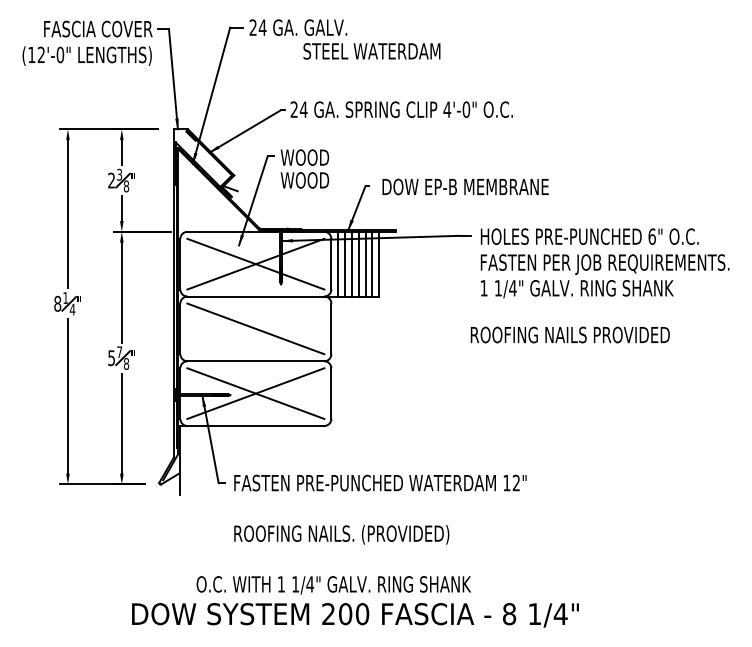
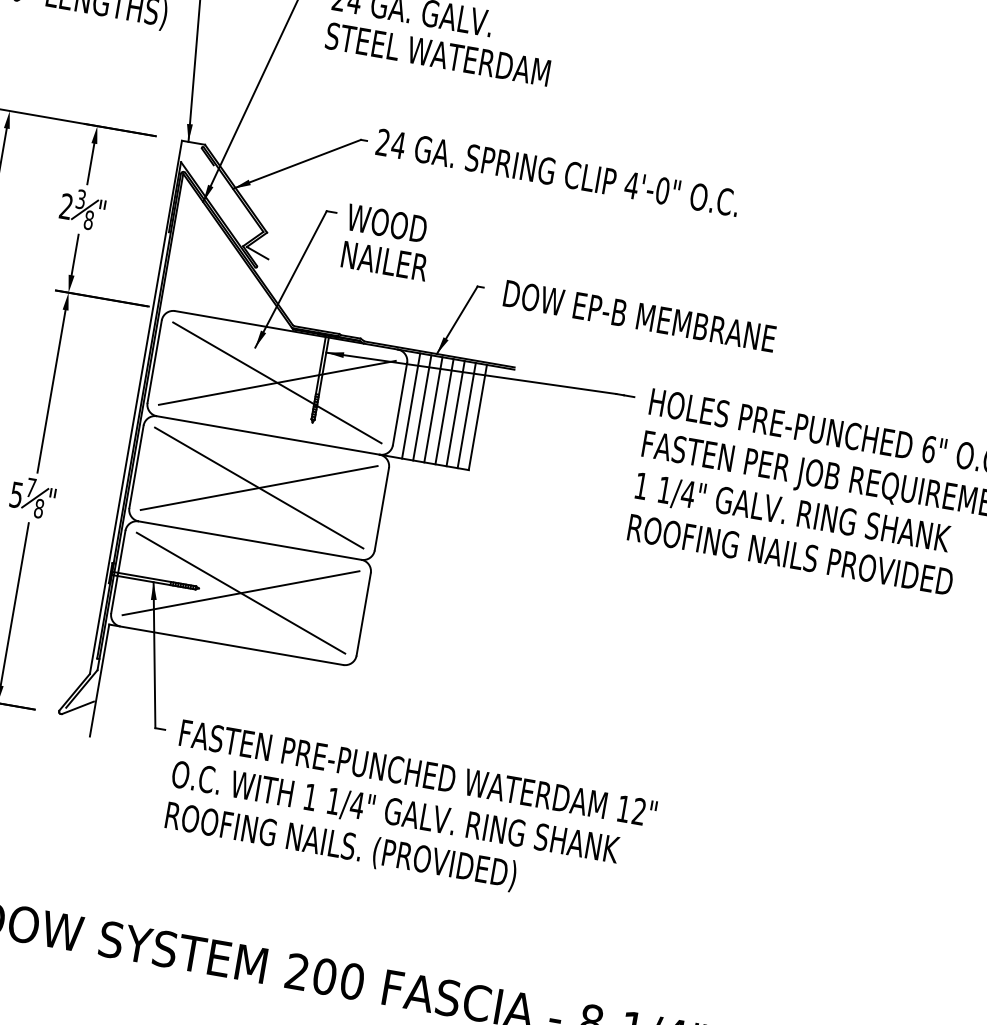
text: (371, 51) -> (437, 54), moved
text: (306, 180) -> (383, 261), WOOD -> NAILER
line: (255, 328) -> (258, 487), added
text: (569, 334) -> (789, 553), moved
text: (333, 585) -> (394, 813), moved

